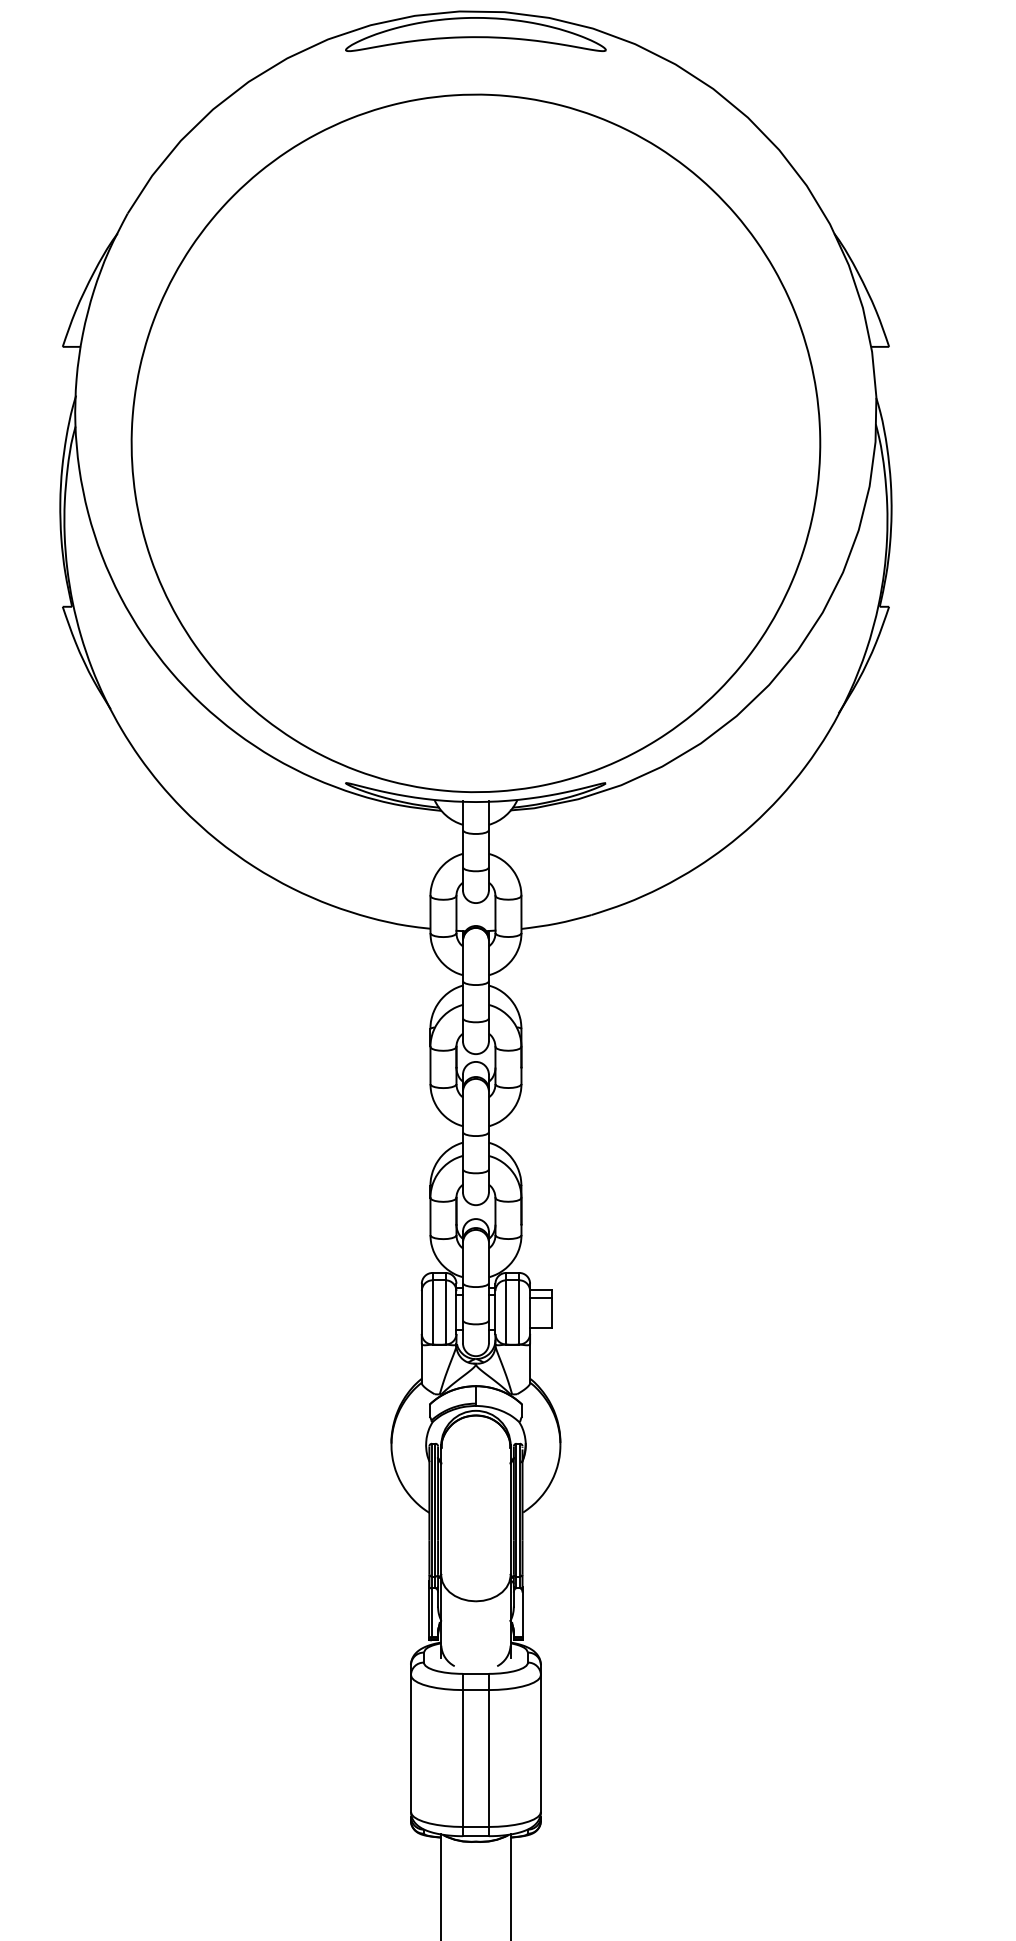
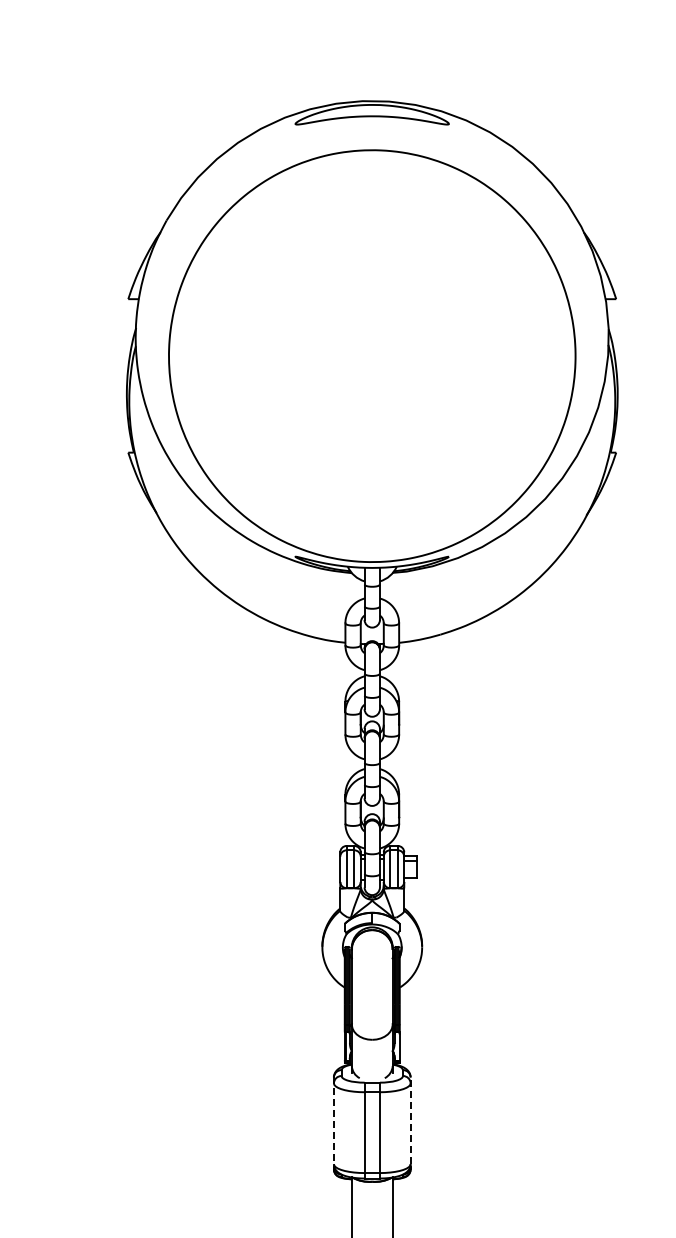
line: (540, 1737) -> (410, 1120), solid -> dashed
line: (410, 1739) -> (333, 1121), solid -> dashed

